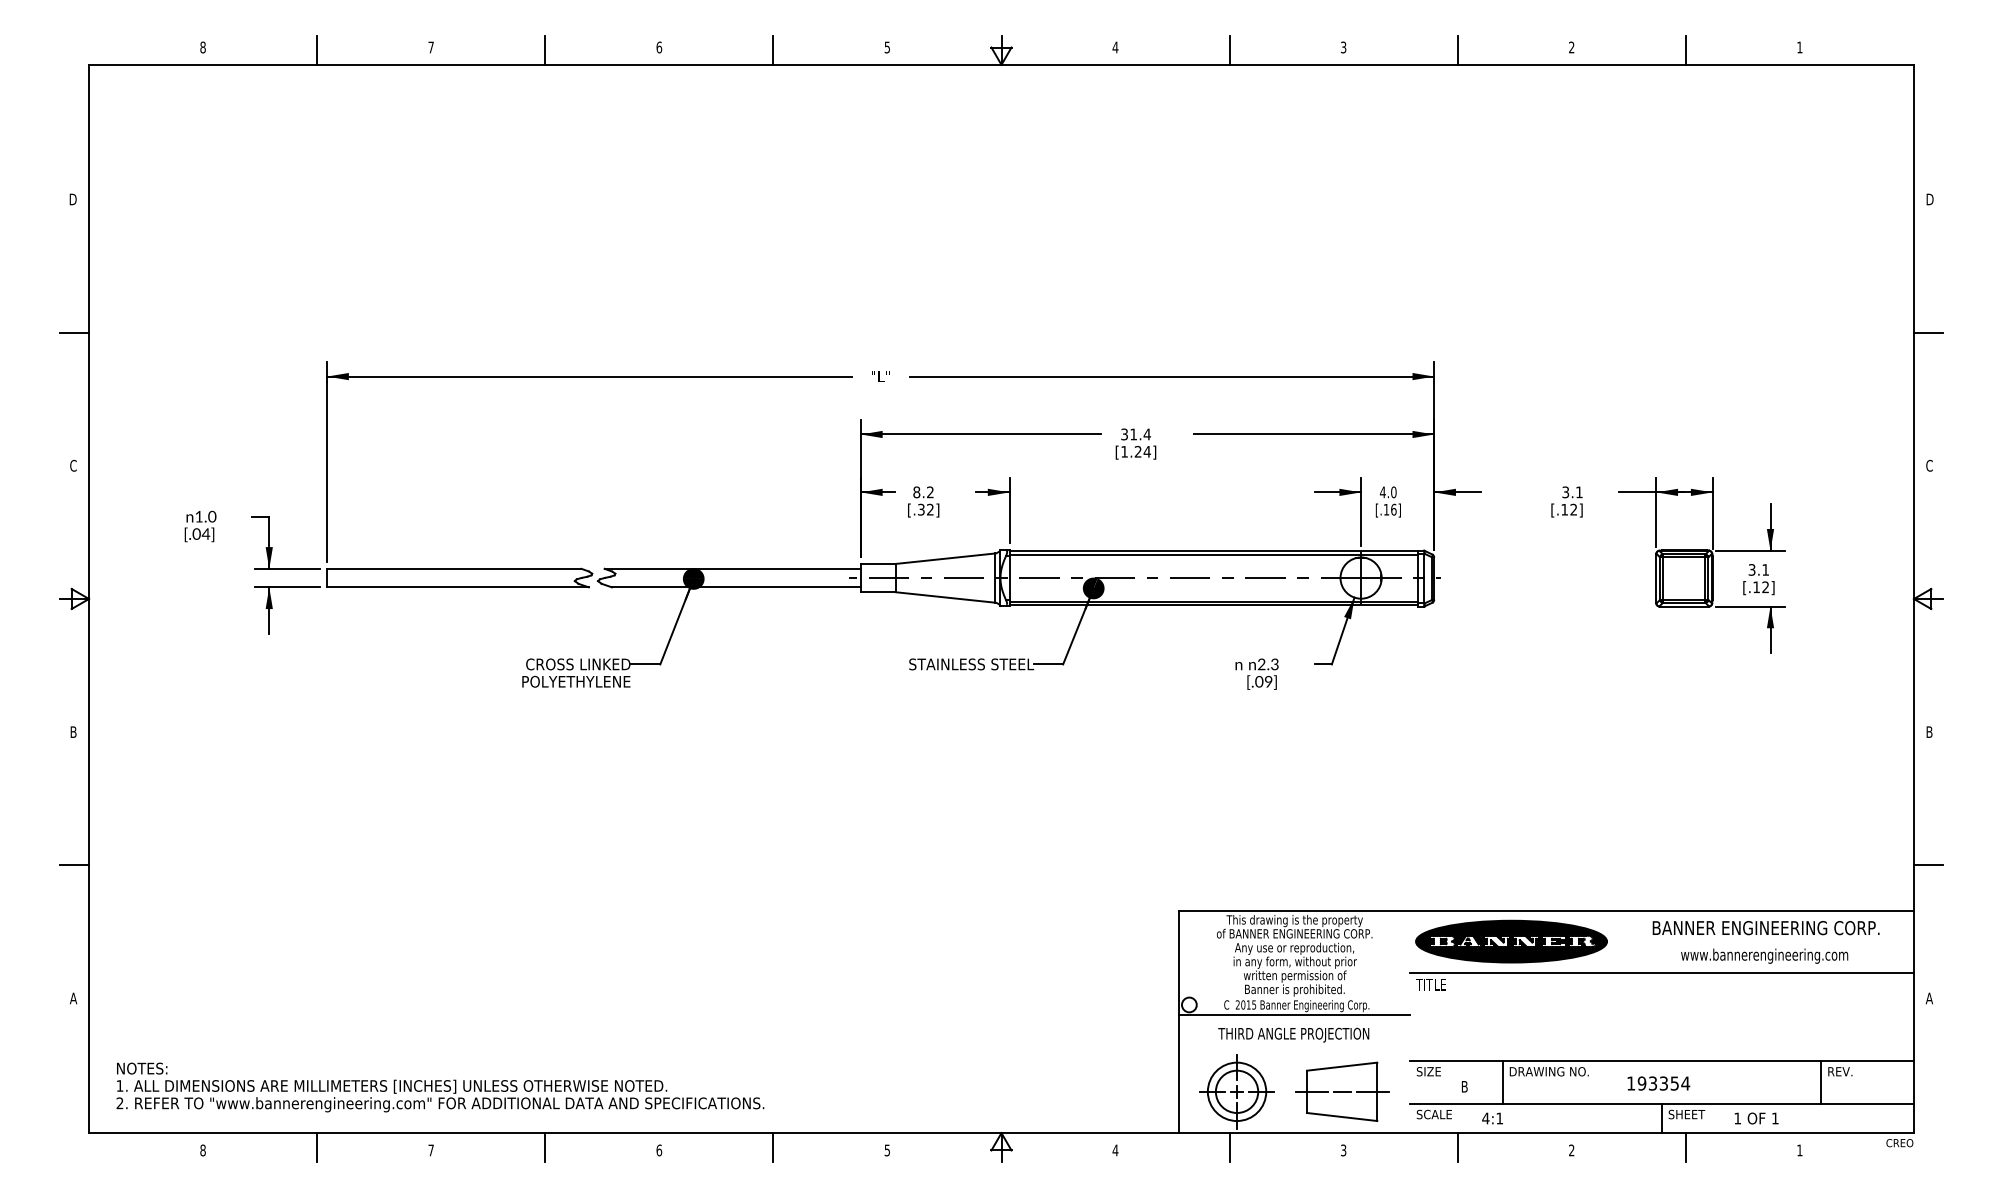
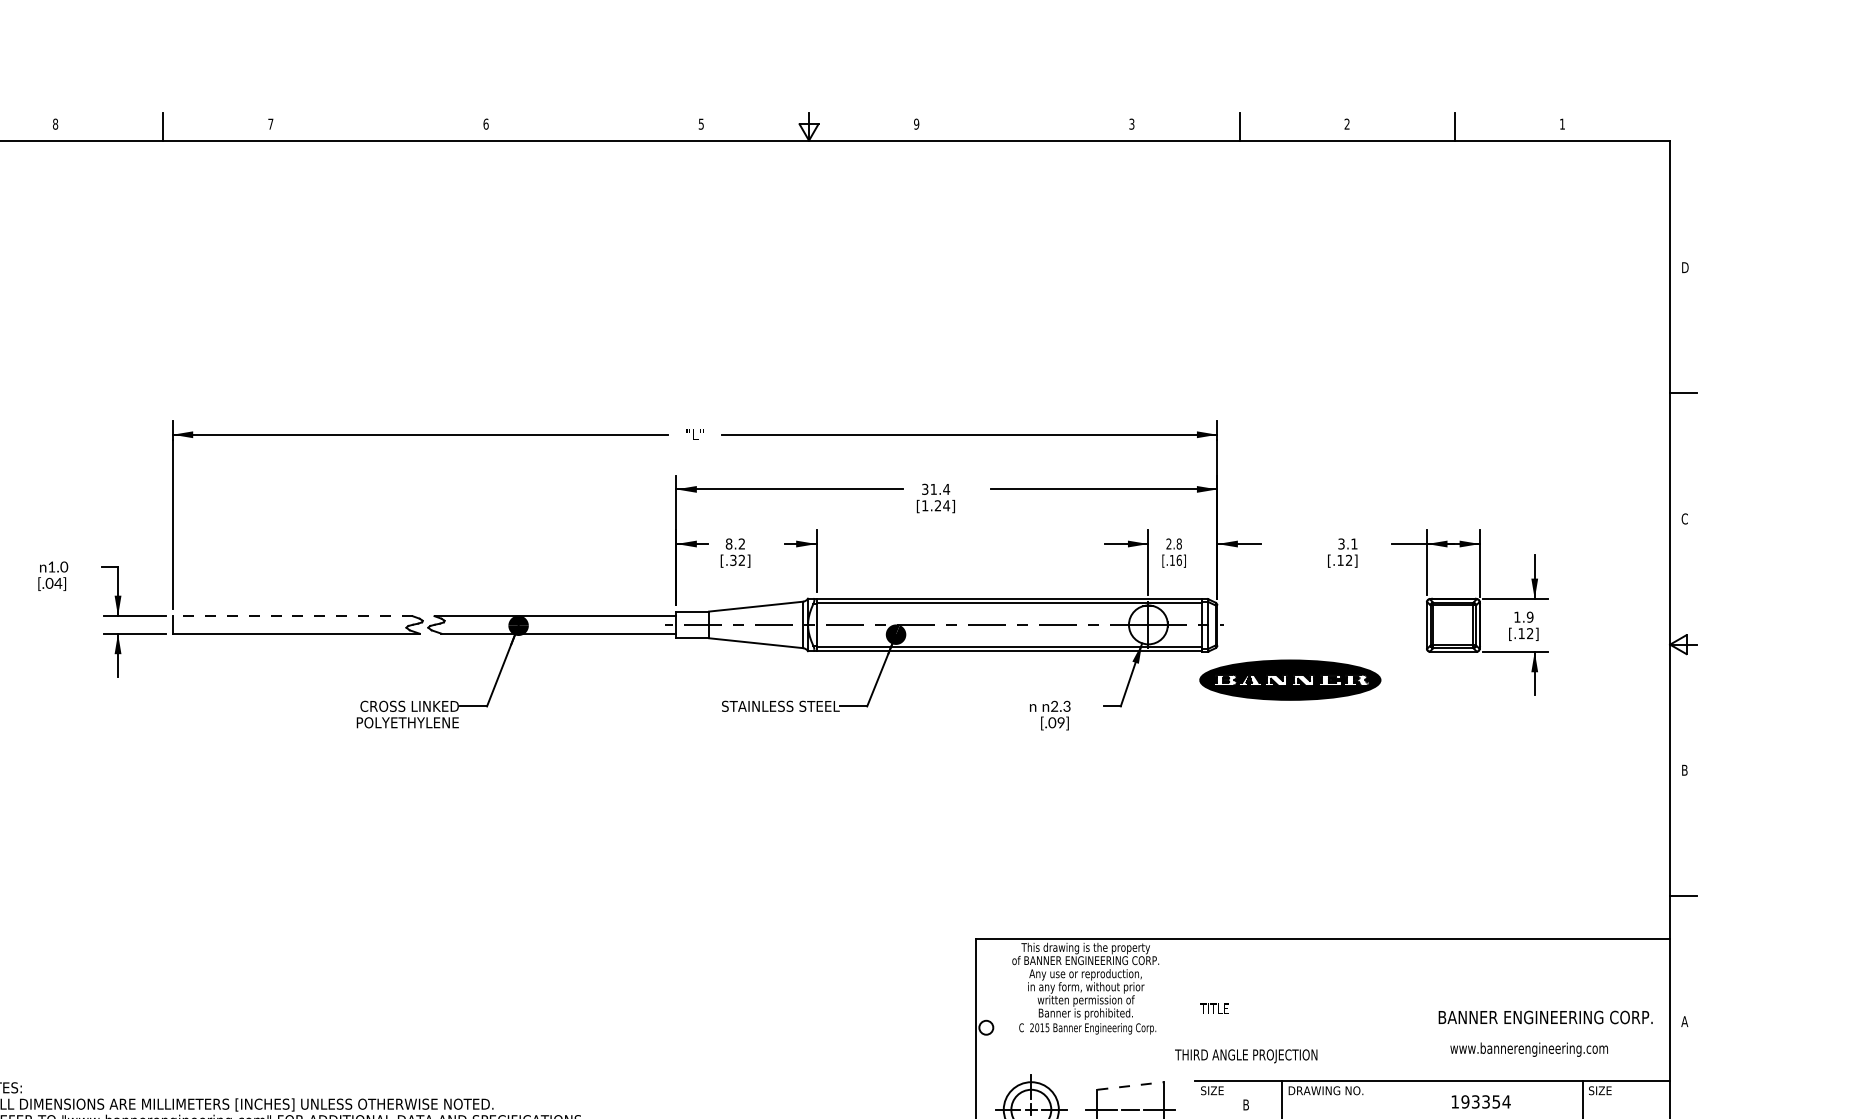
text: (1115, 47) -> (916, 124), 4 -> 9
line: (545, 49) -> (378, 126), removed
line: (773, 49) -> (593, 126), removed
line: (1229, 49) -> (1024, 126), removed
text: (1388, 492) -> (1174, 544), 4.0 -> 2.8
line: (453, 568) -> (291, 615), solid -> dashed
text: (1758, 569) -> (1523, 616), 3.1 -> 1.9
text: (1765, 928) -> (1545, 1017), moved
part: (1511, 941) -> (1290, 680), moved
text: (1764, 955) -> (1529, 1049), moved
line: (1661, 973) -> (1431, 998), removed
line: (1294, 1014) -> (1085, 1036), removed
text: (1293, 1034) -> (1245, 1055), moved
line: (1342, 1066) -> (1130, 1085), solid -> dashed
text: (1840, 1071) -> (1600, 1090), REV. -> SIZE
text: (1658, 1083) -> (1480, 1101), moved

